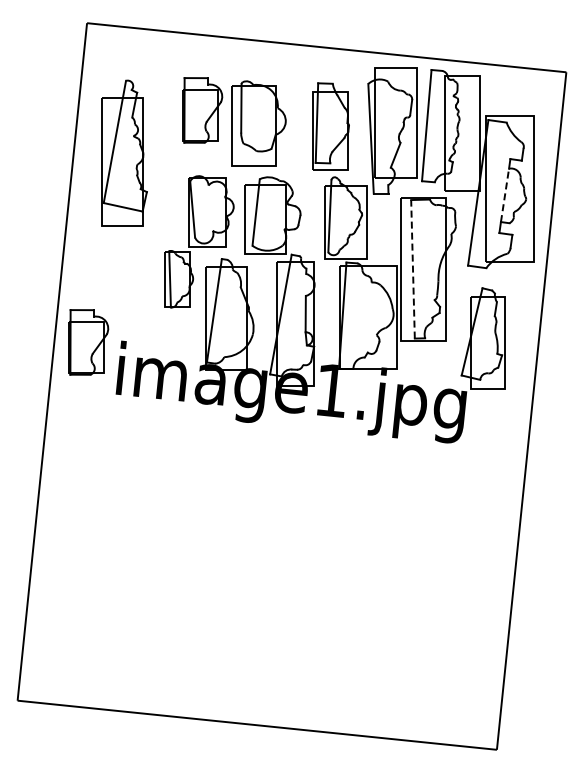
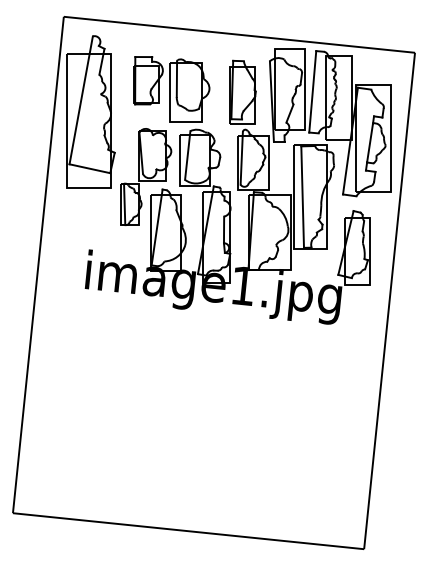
part: (124, 152) -> (91, 111), size x1.43
line: (505, 195) -> (370, 143), dashed -> solid
line: (412, 268) -> (302, 196), dashed -> solid
part: (88, 342) -> (64, 250), removed

